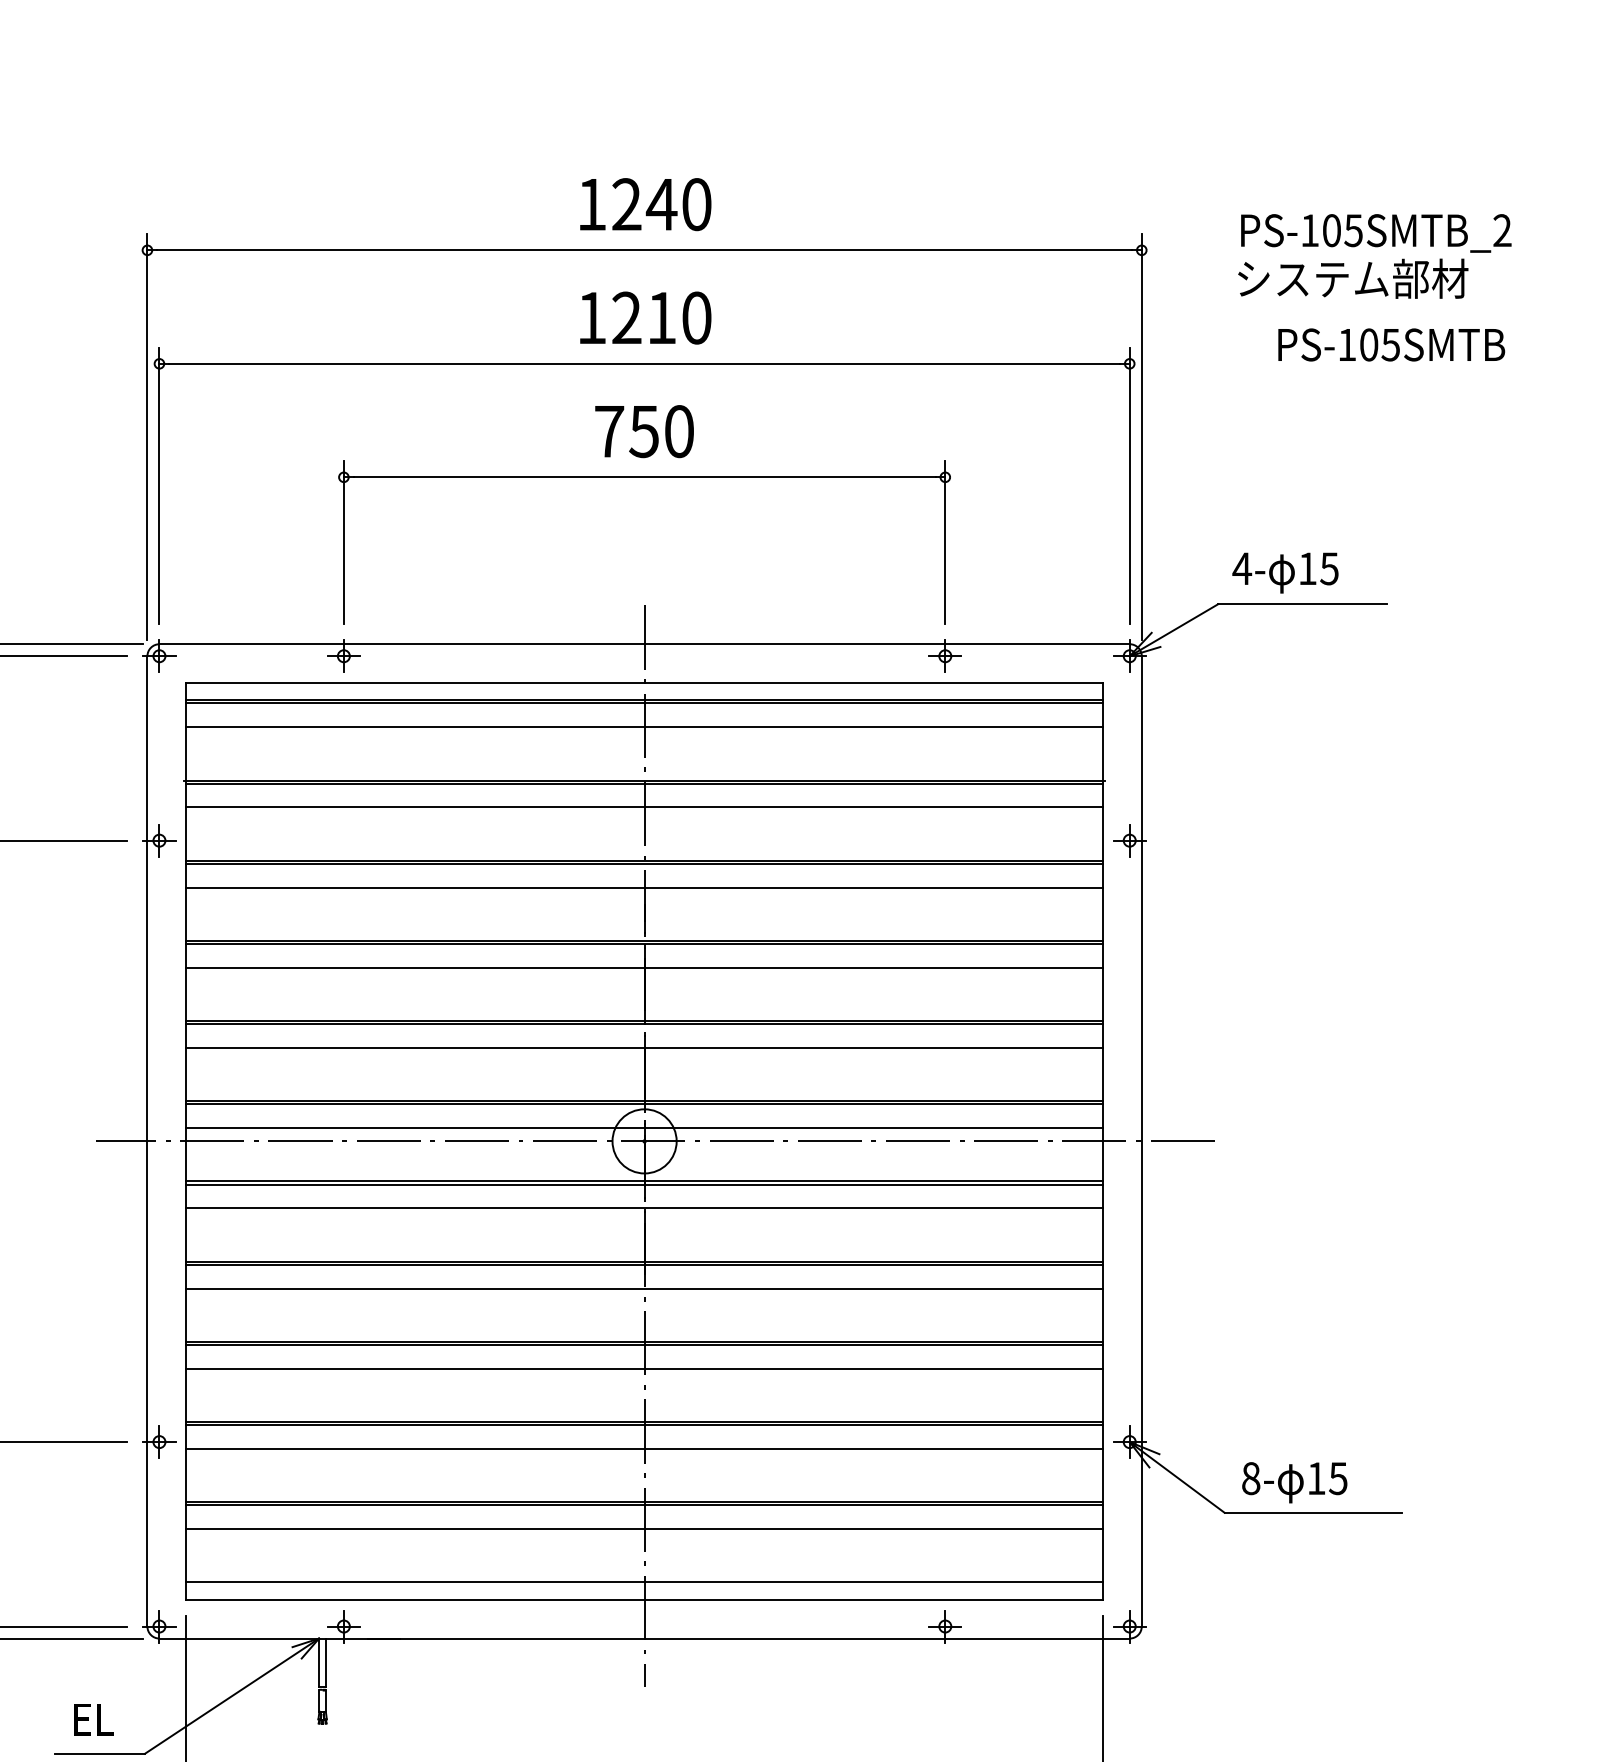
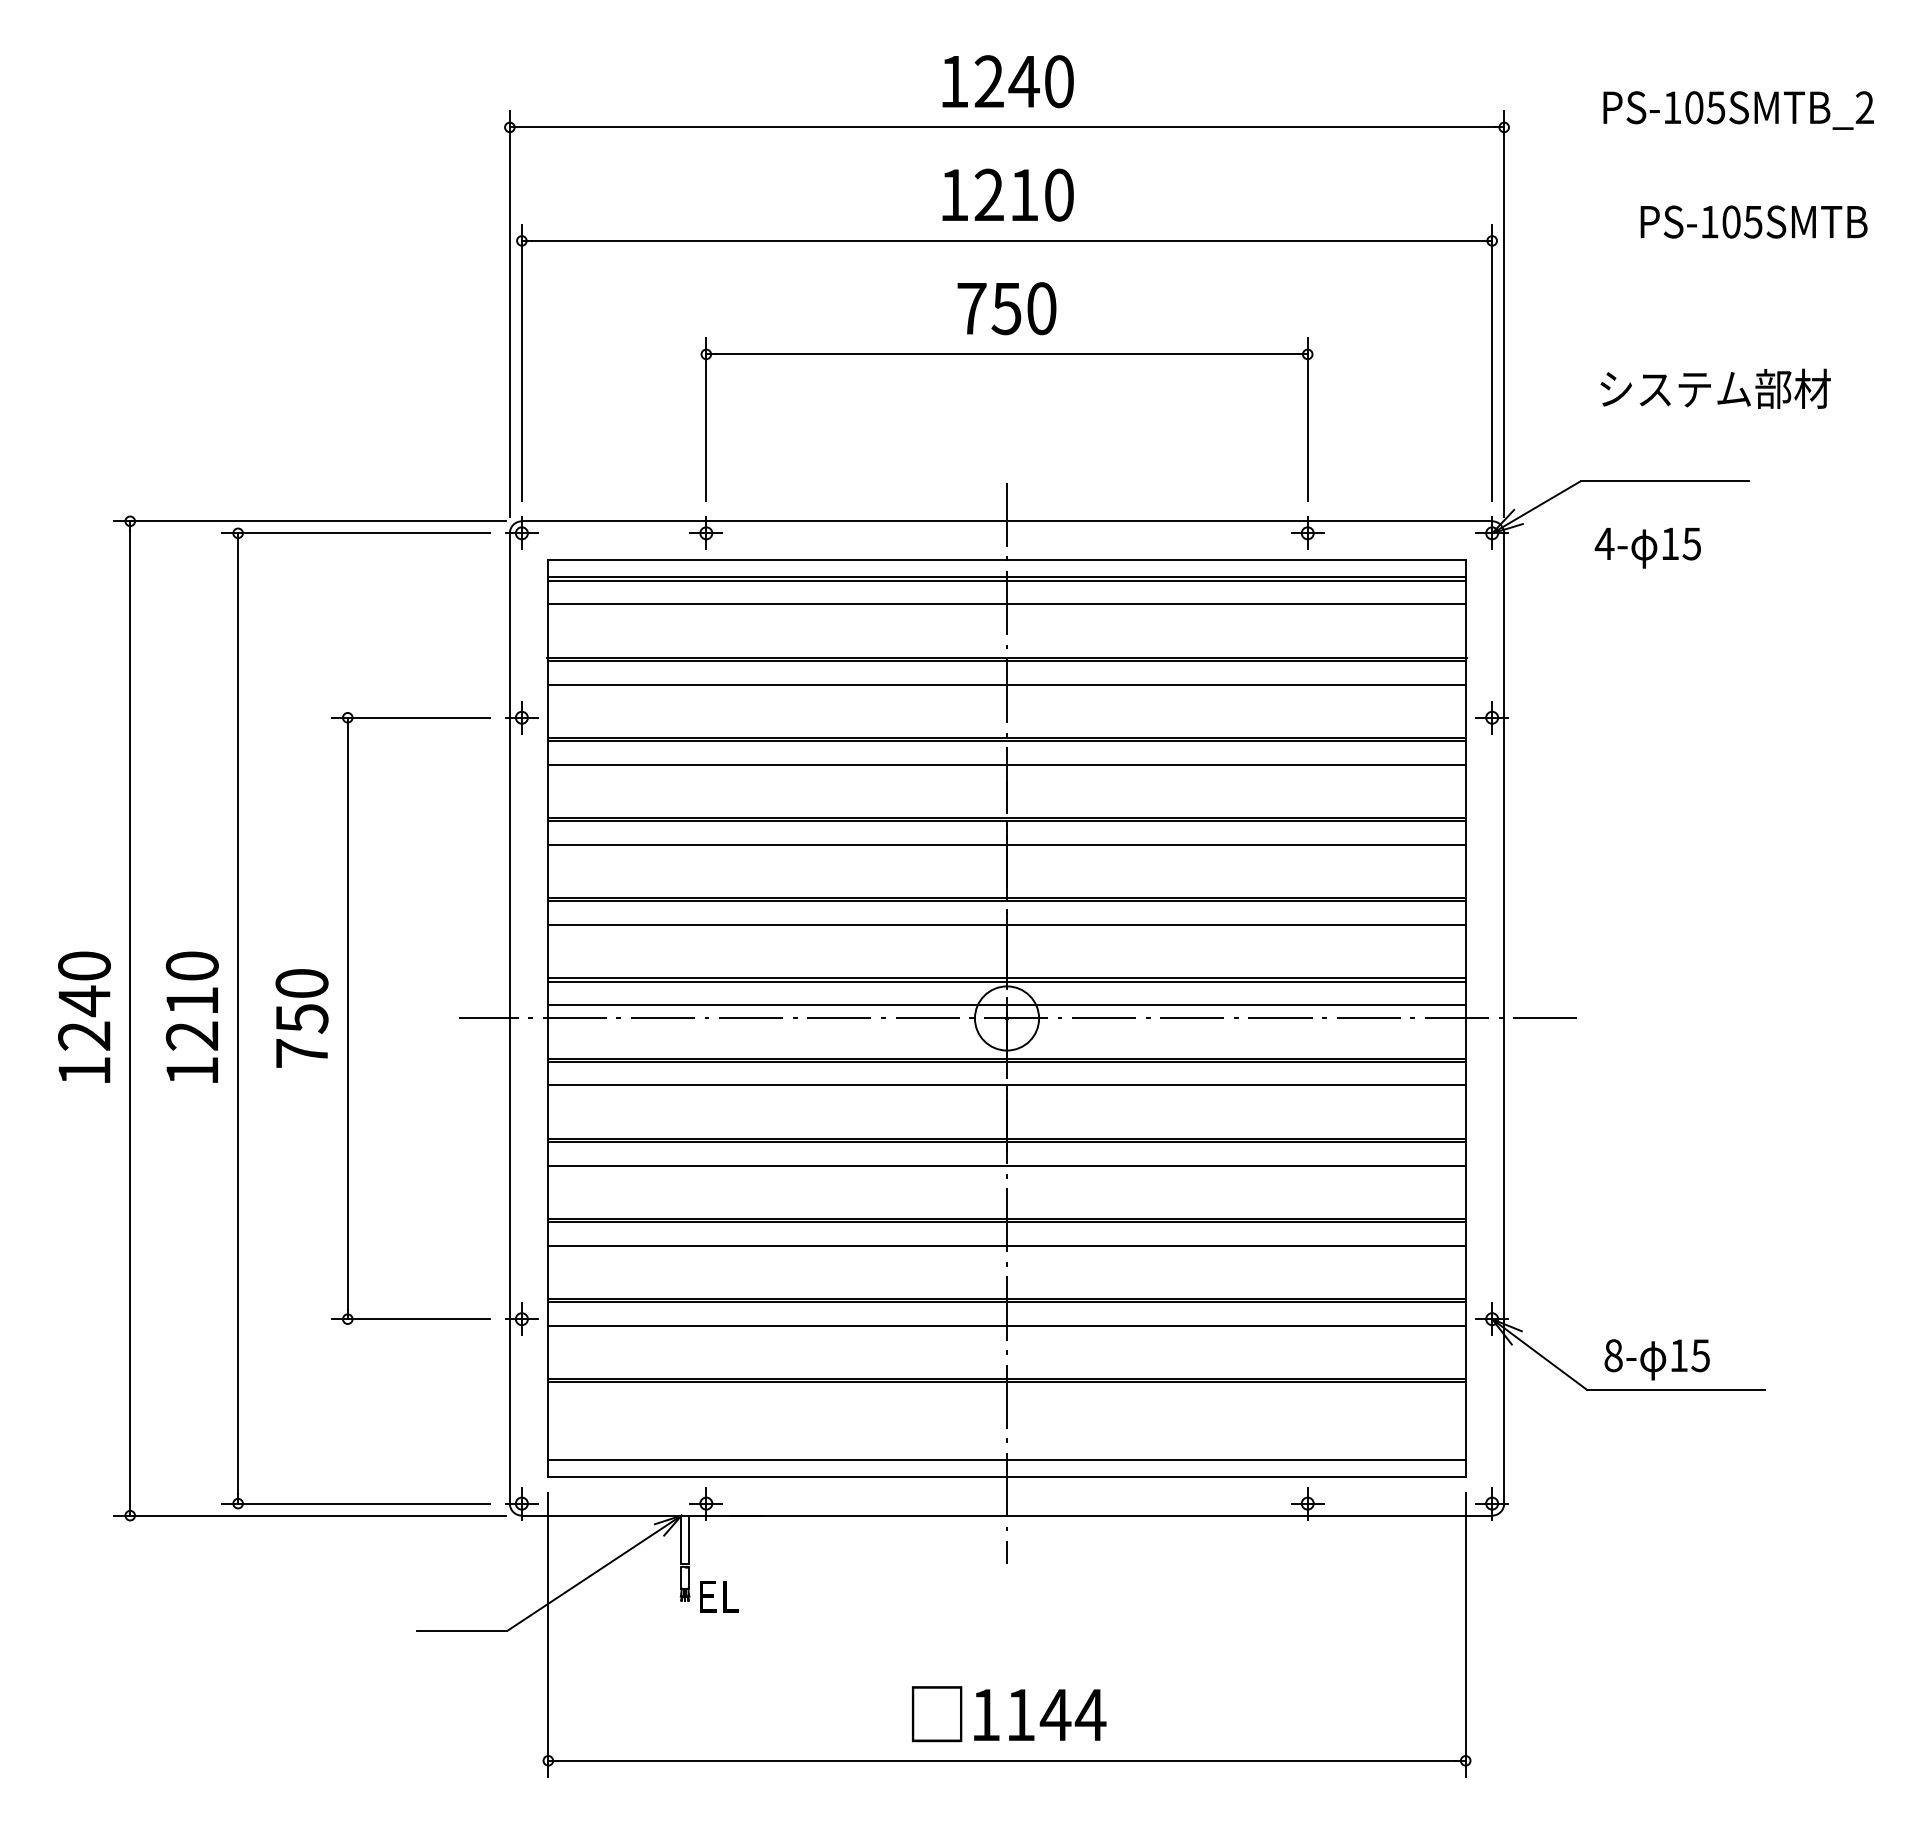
text: (1353, 278) -> (1715, 388), moved
text: (1285, 573) -> (1647, 548), moved
line: (644, 1529) -> (1006, 1406), removed
text: (94, 1719) -> (719, 1596), moved

